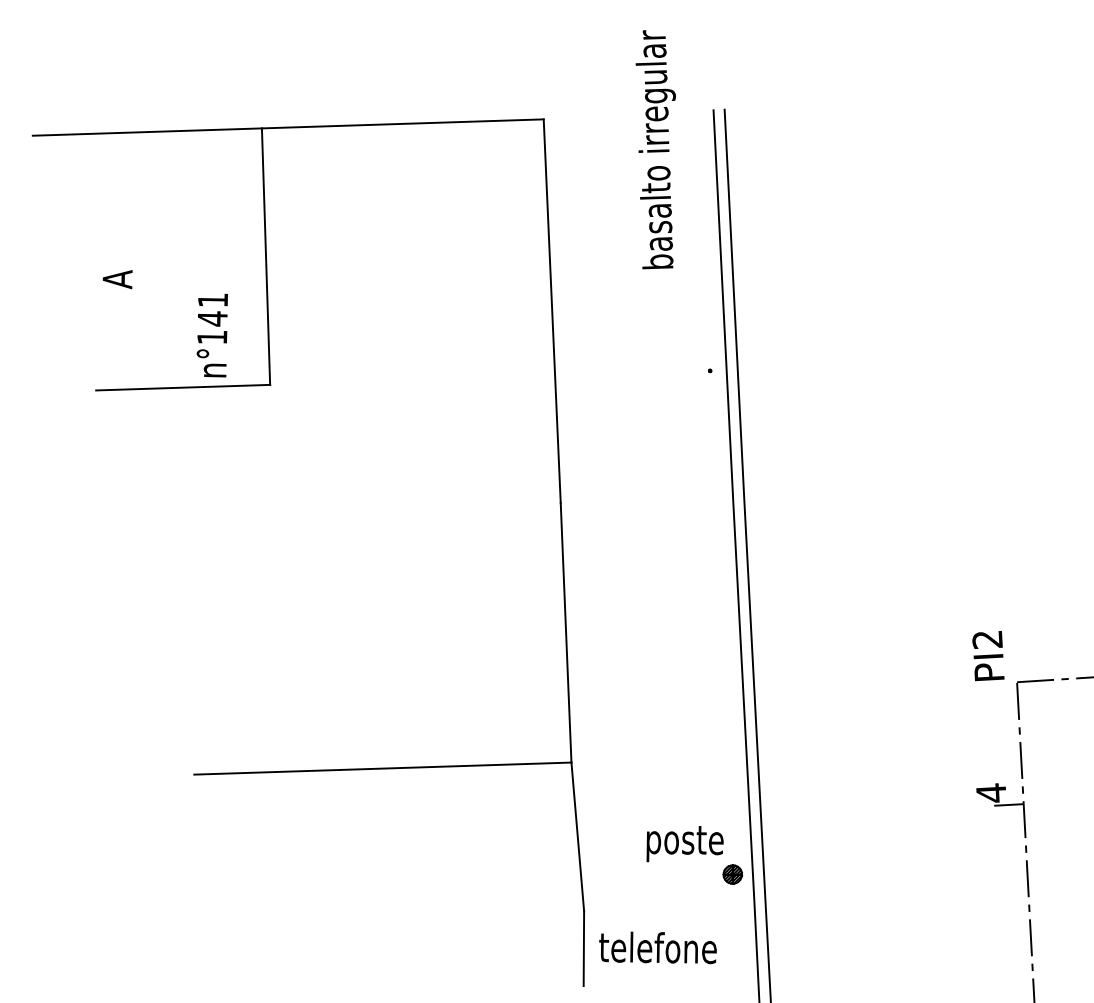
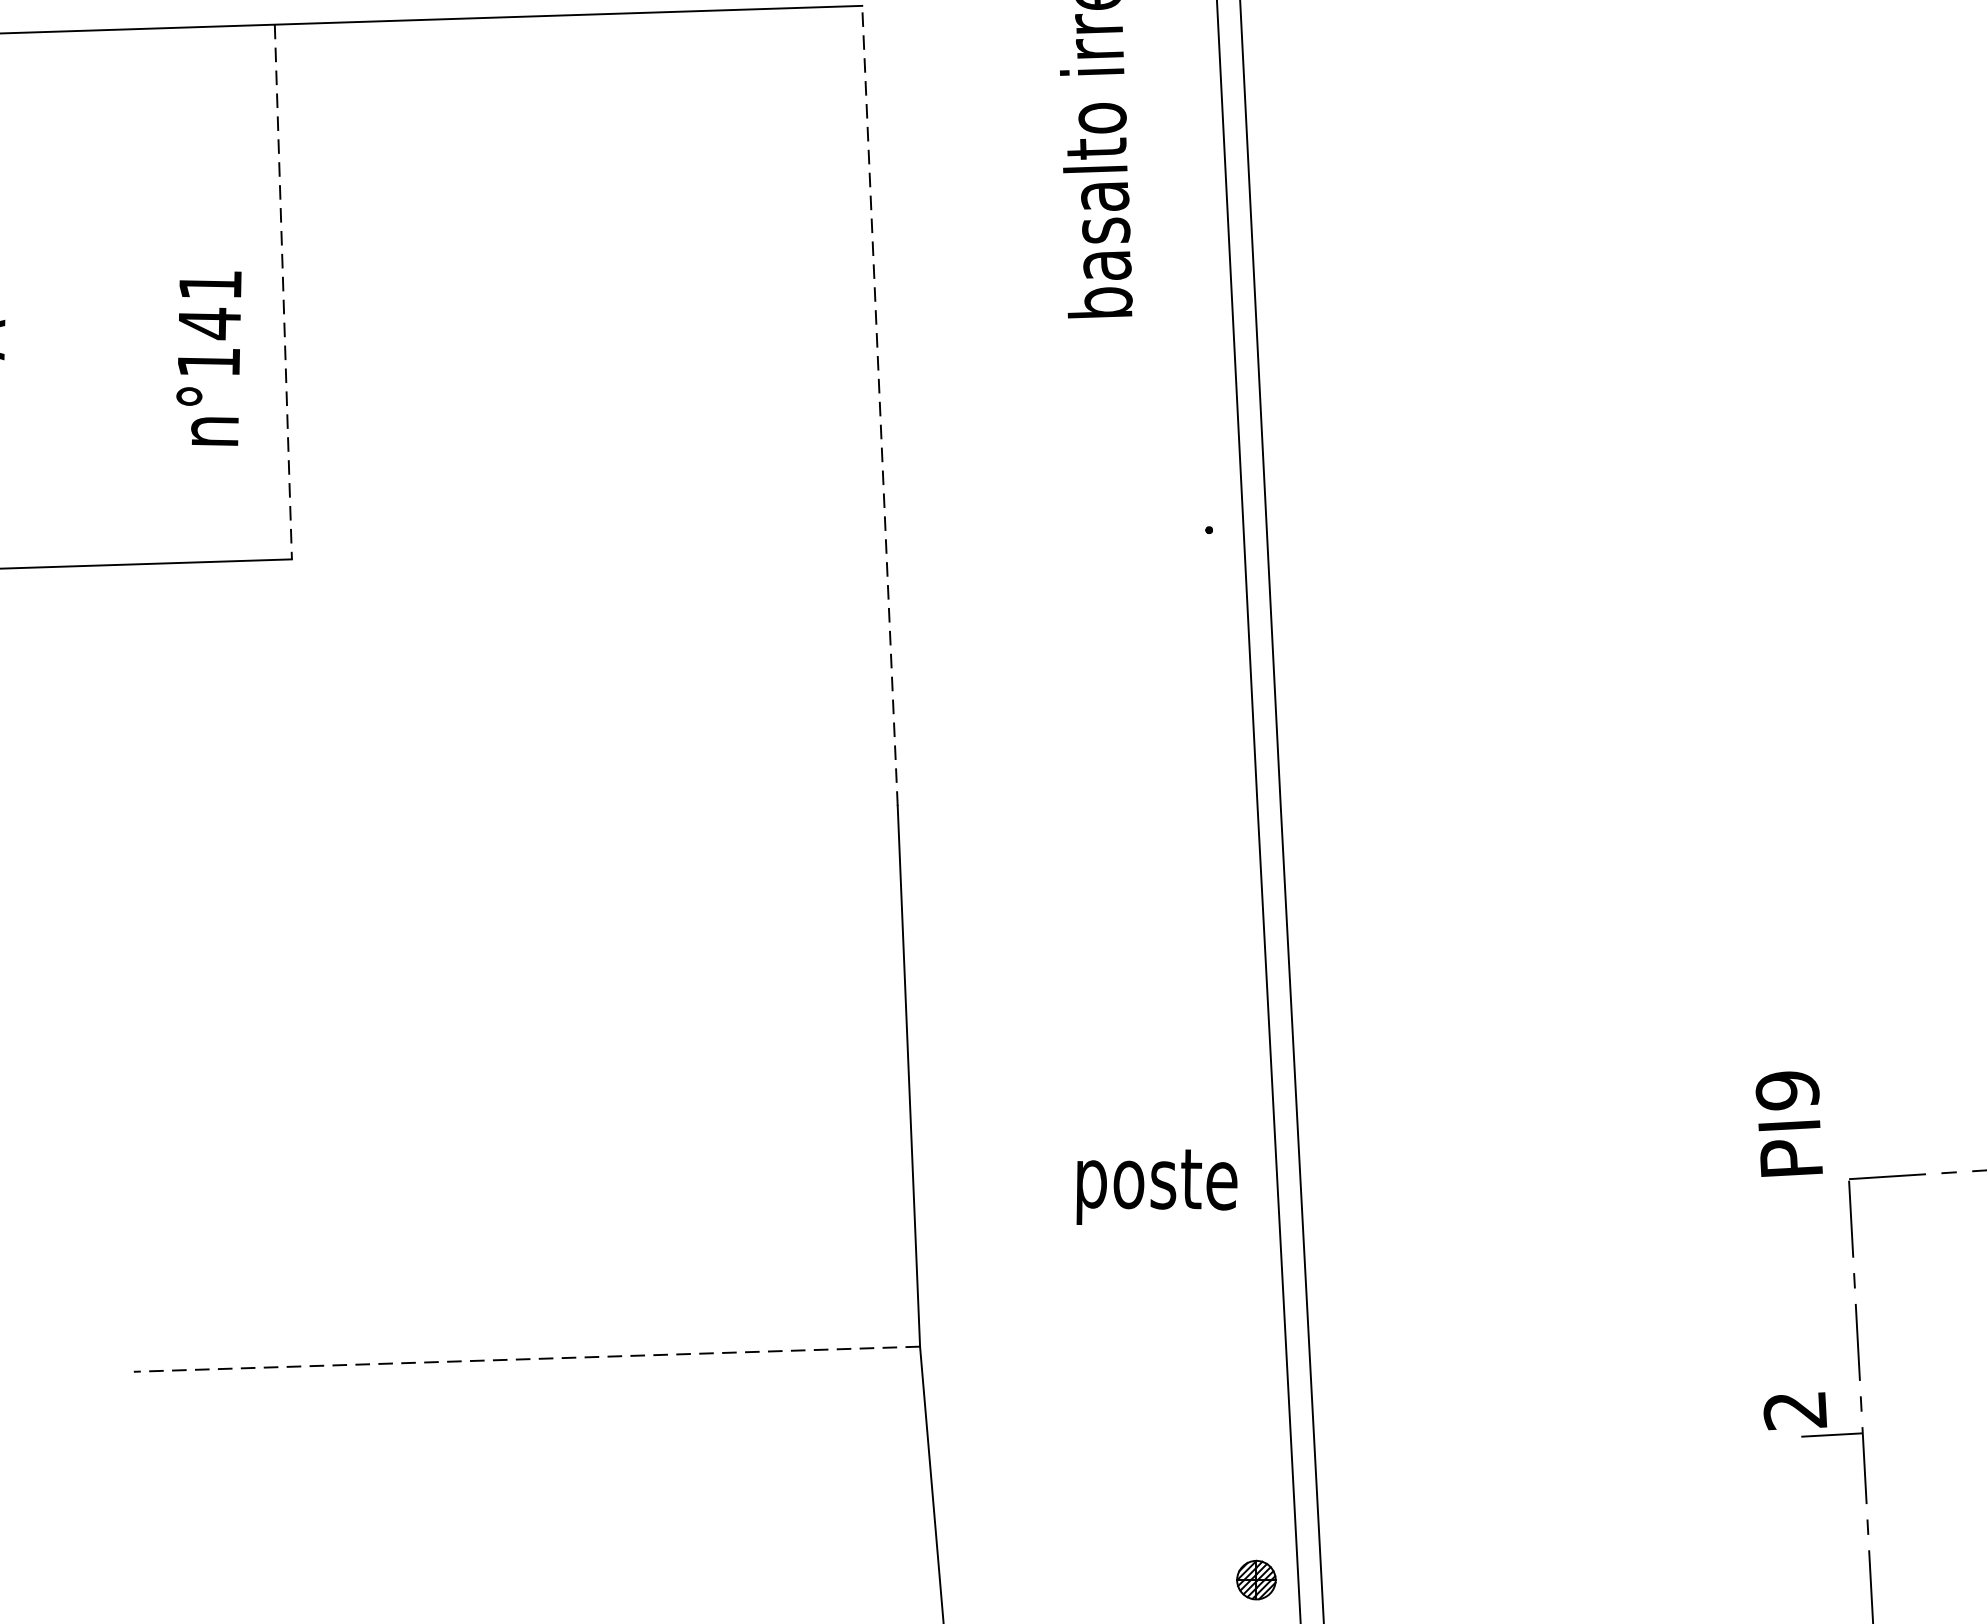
line: (266, 257) -> (284, 293), solid -> dashed
line: (552, 310) -> (880, 404), solid -> dashed
text: (211, 335) -> (207, 358), moved
text: (987, 639) -> (1787, 1090), PI2 -> PI9
line: (382, 768) -> (526, 1359), solid -> dashed
text: (991, 792) -> (1795, 1409), 4 -> 2
text: (684, 844) -> (1155, 1188), moved

